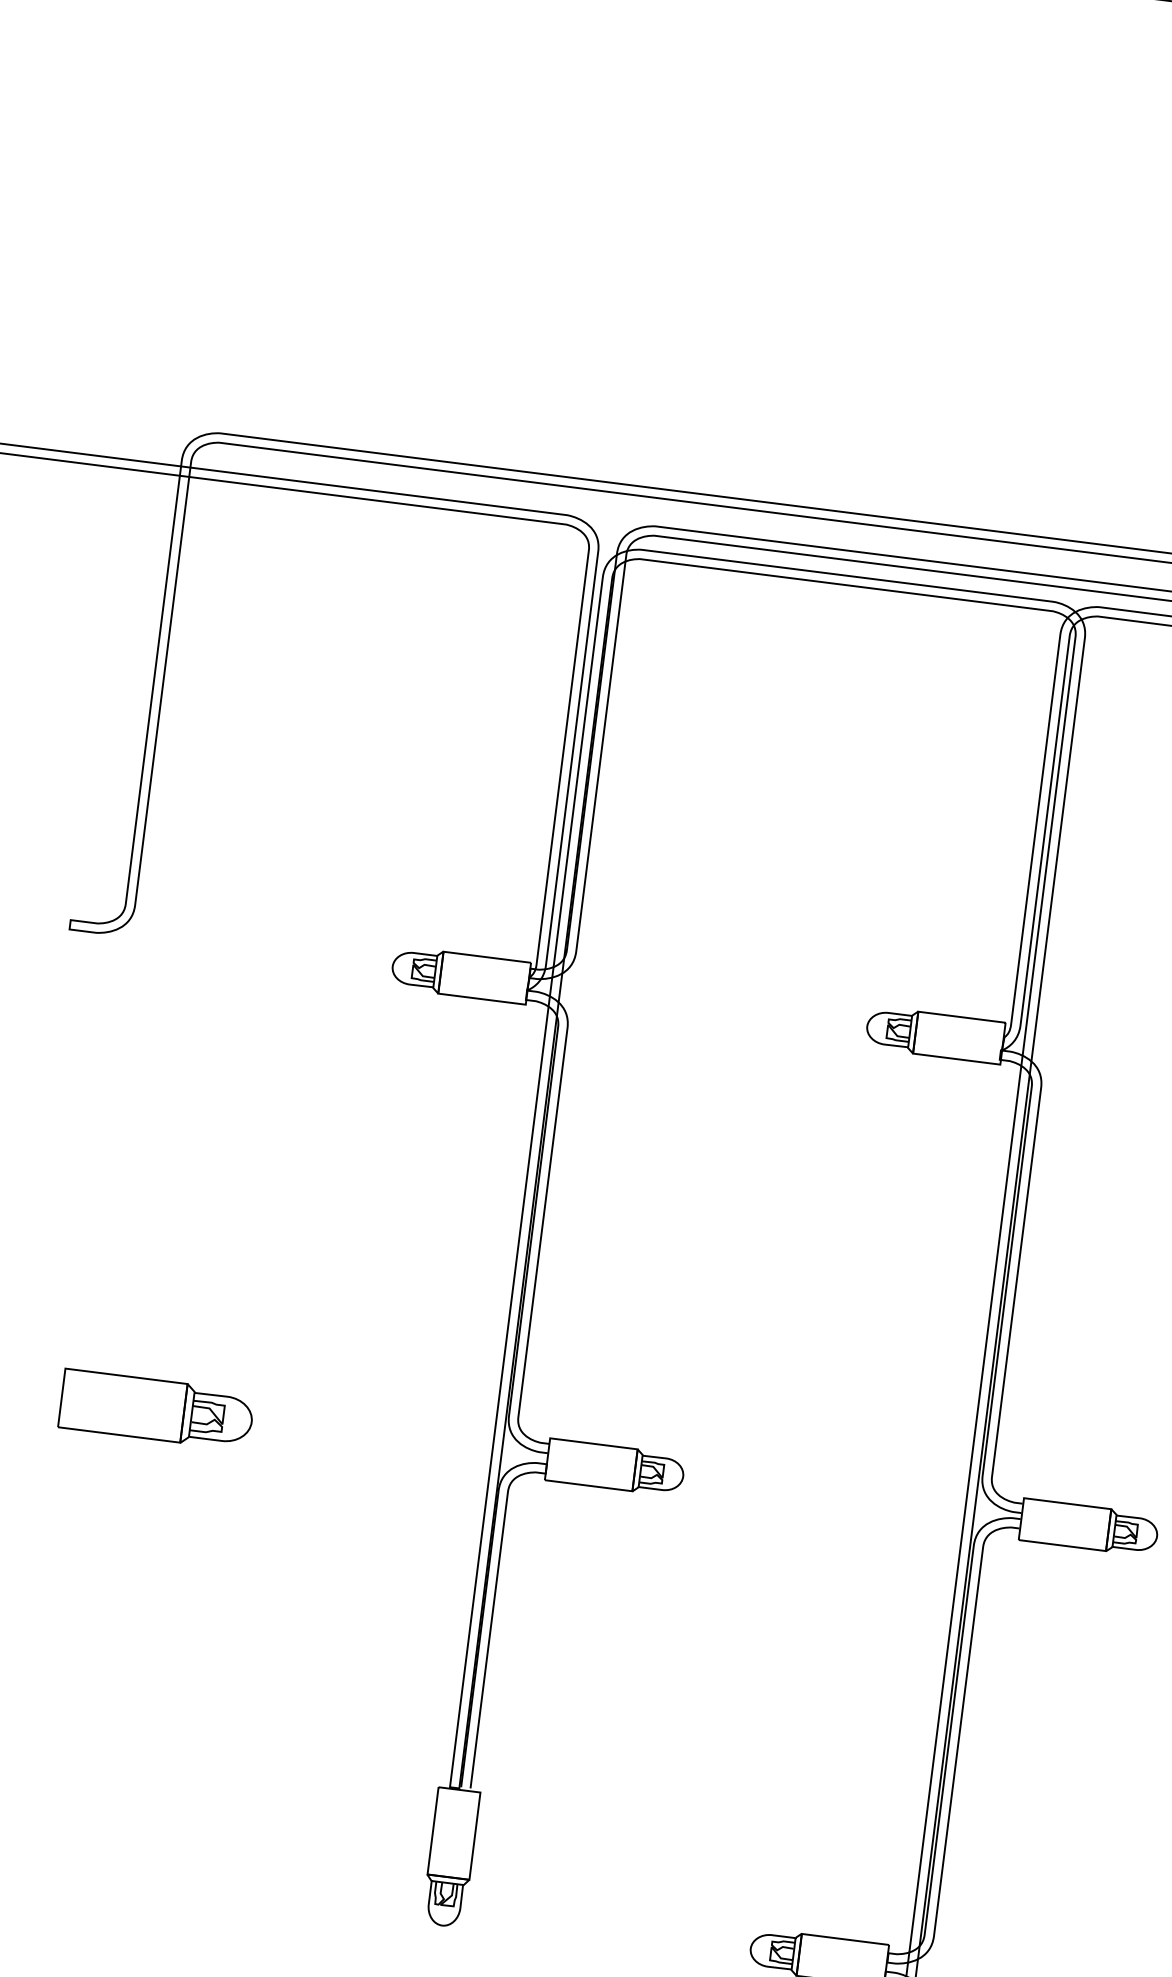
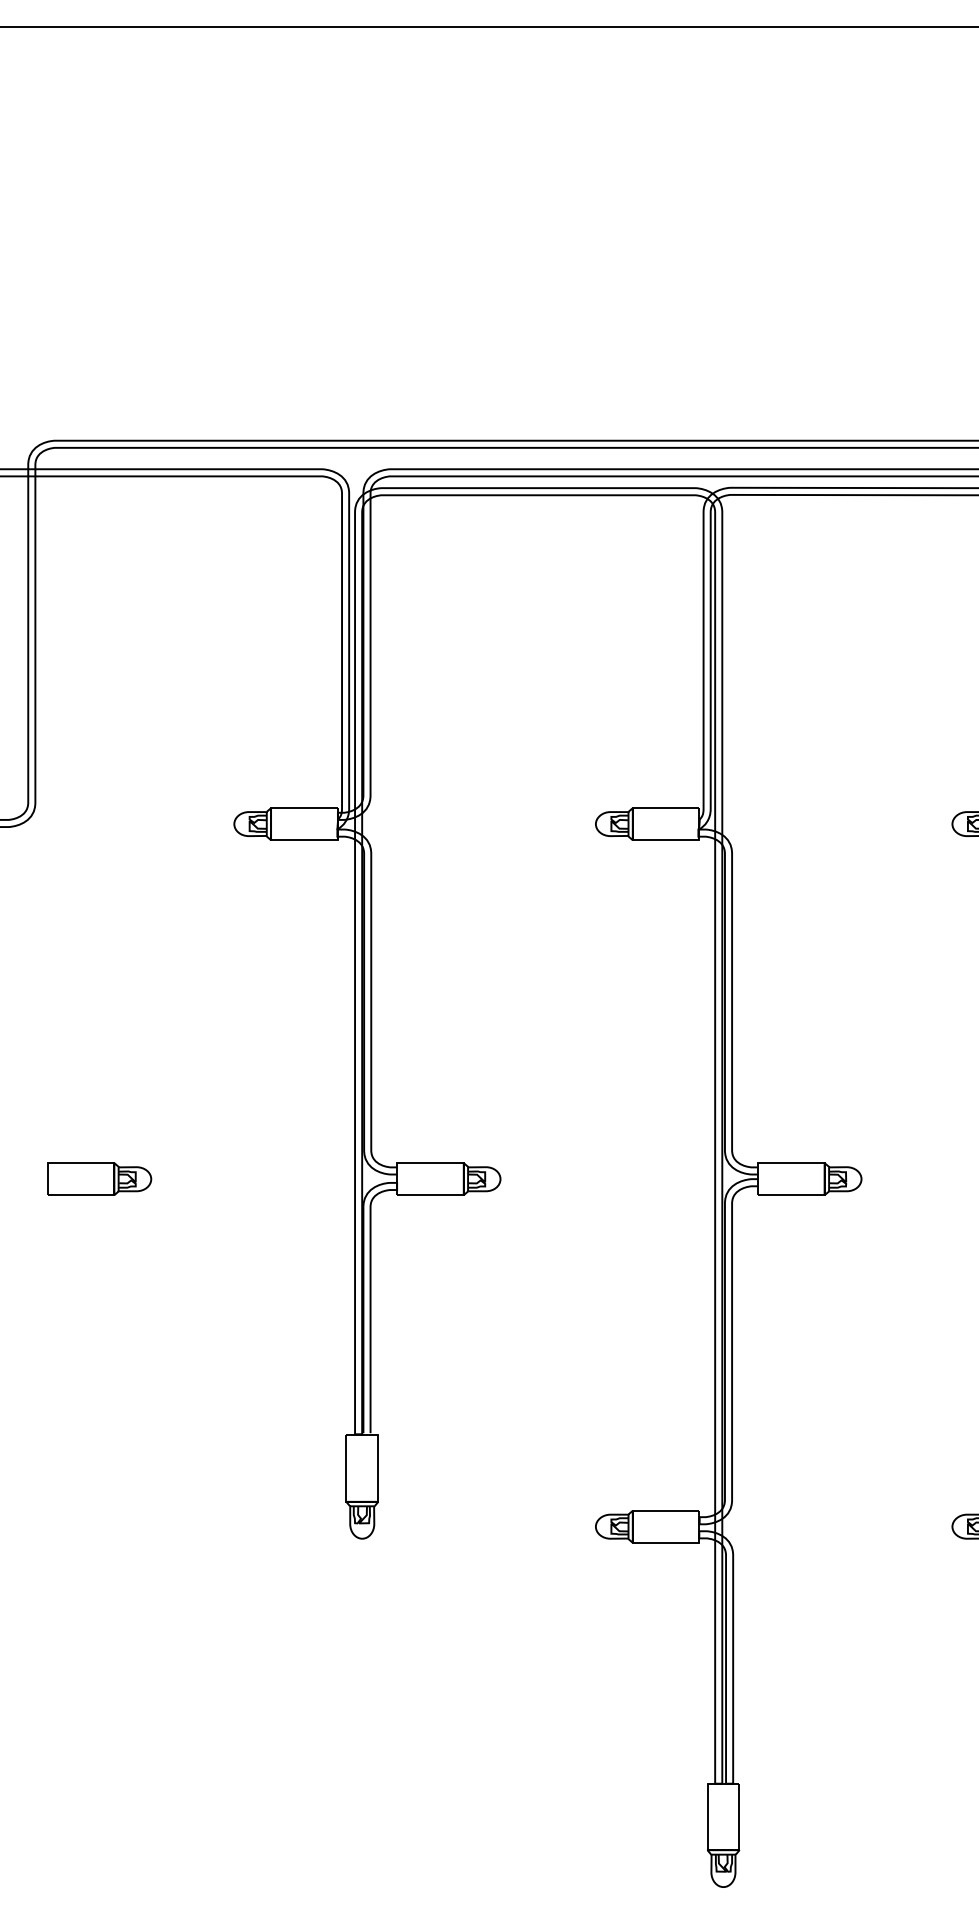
part: (156, 1409) -> (99, 1178), size x0.71

